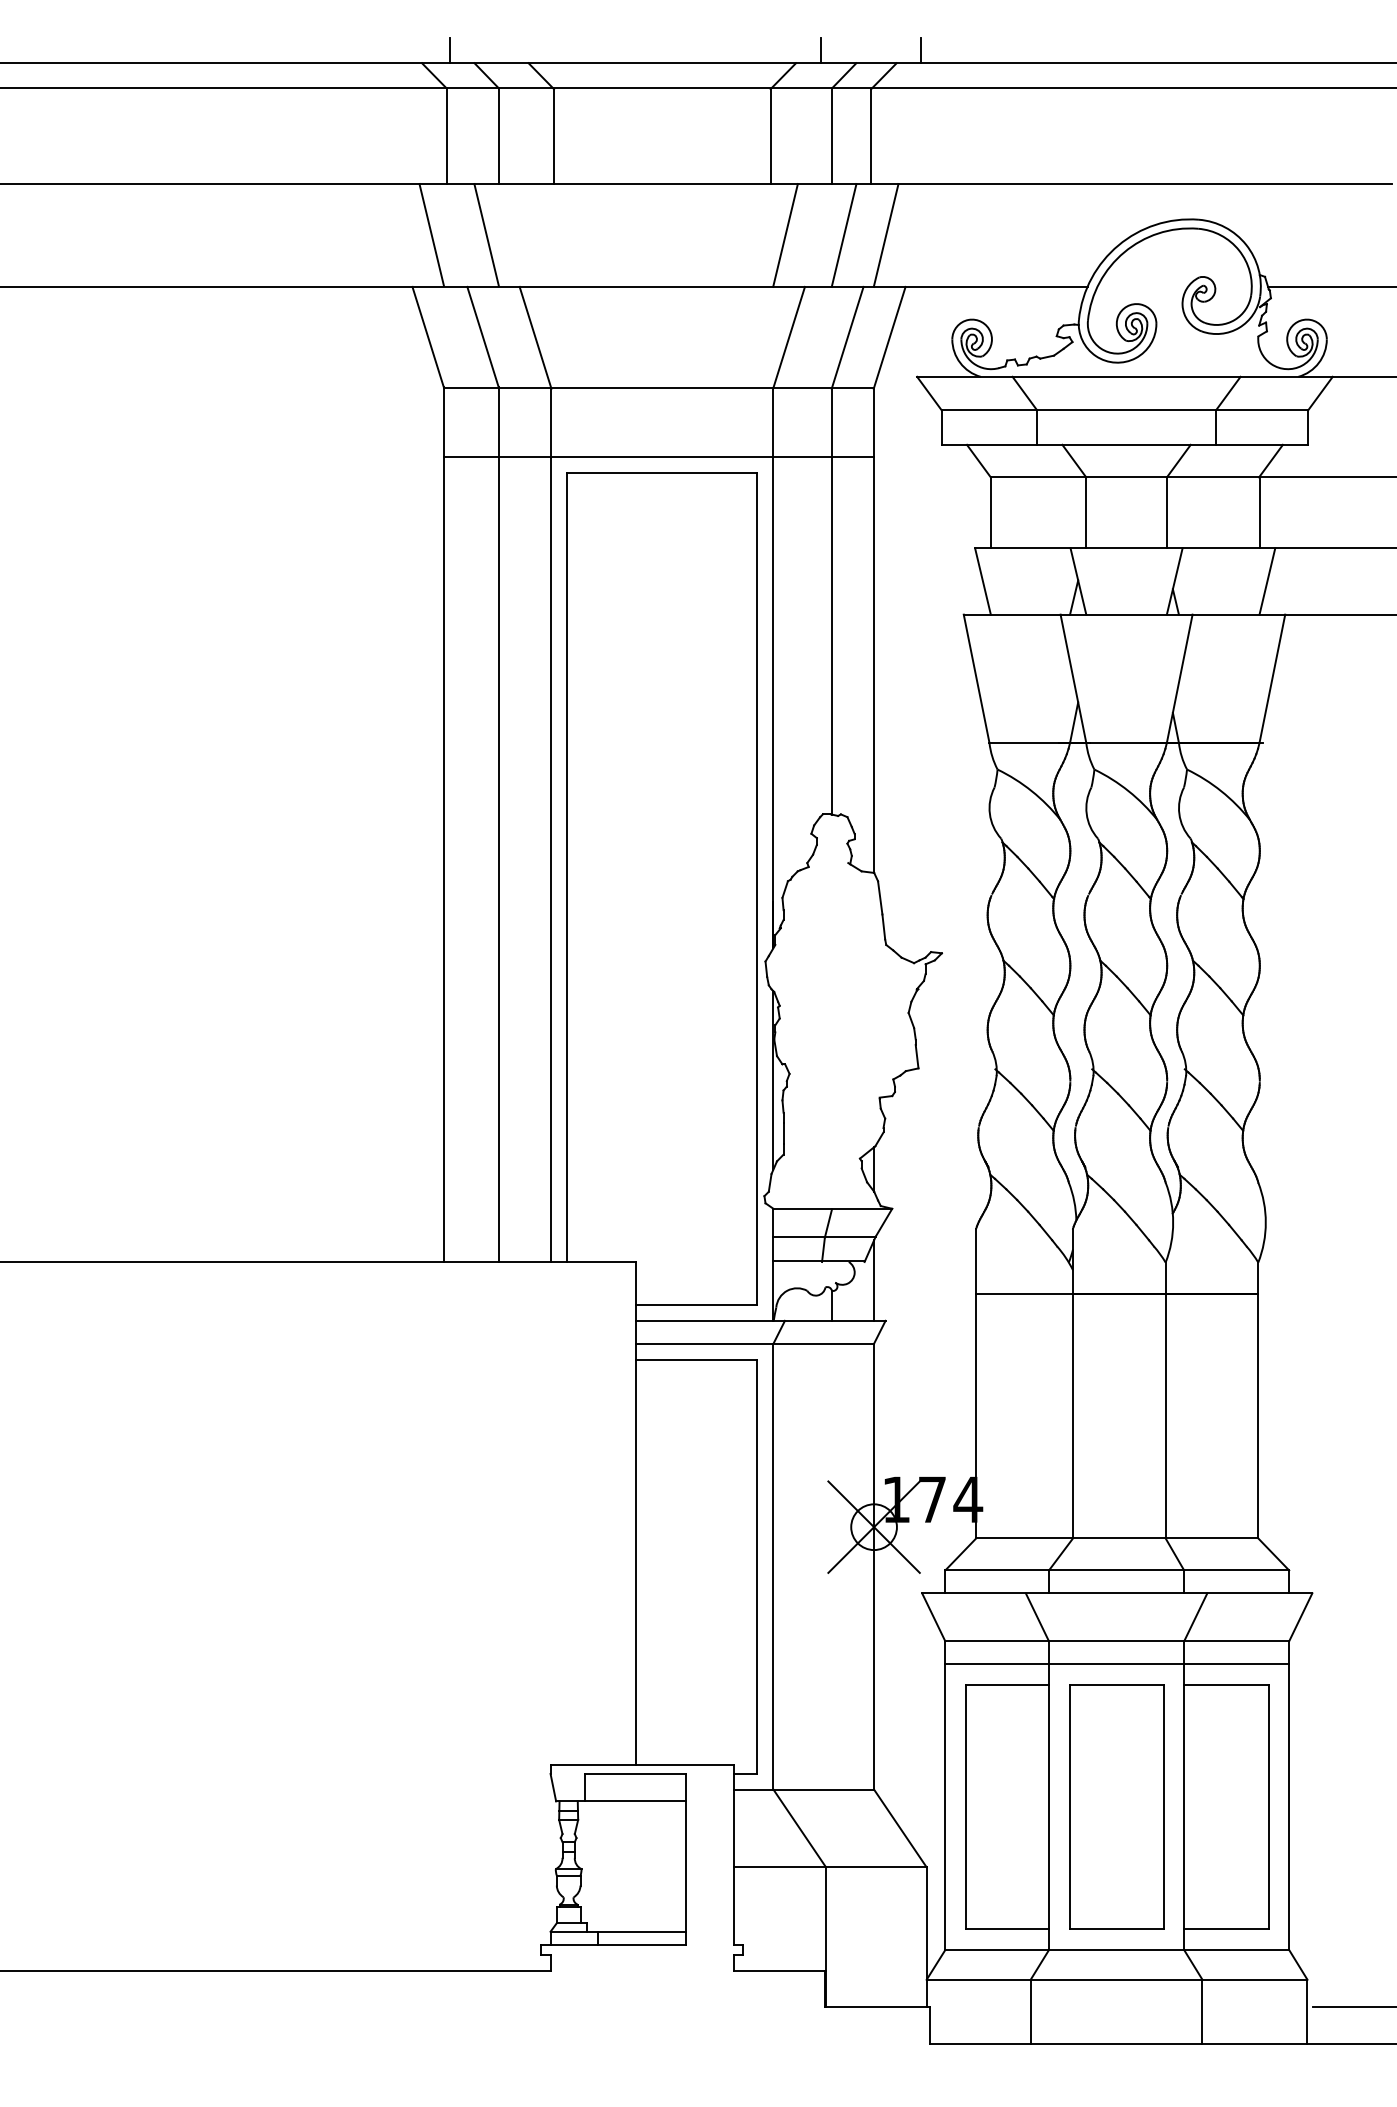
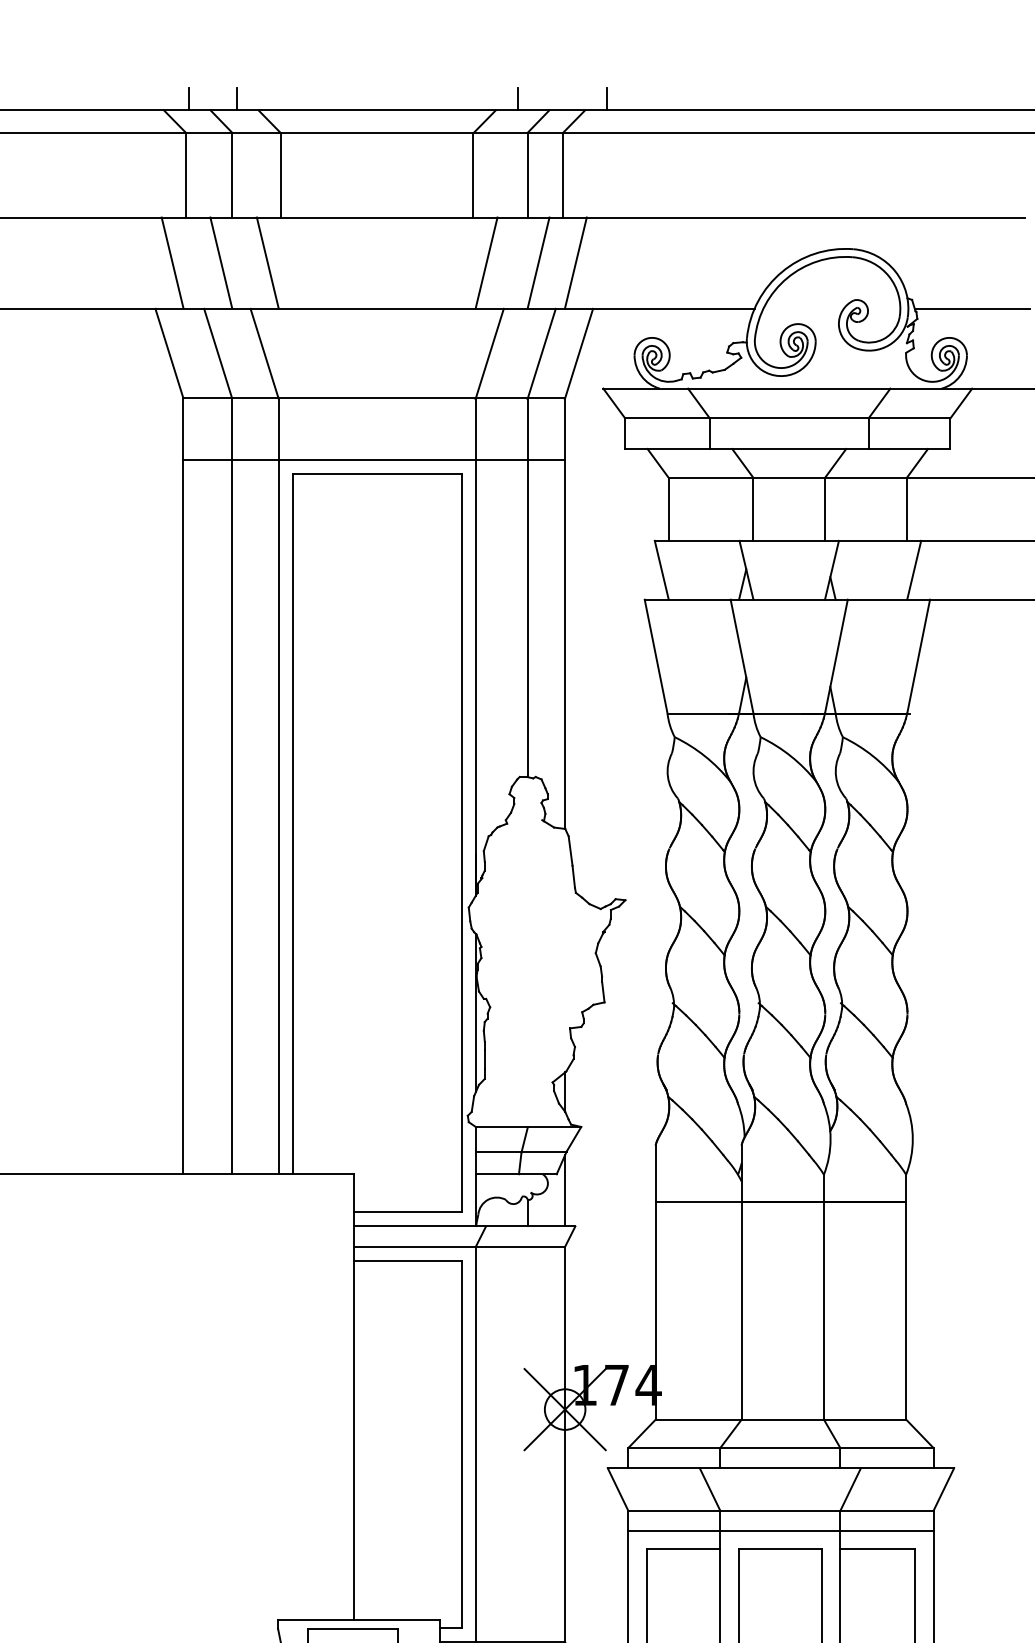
line: (503, 50) -> (236, 99), added
line: (538, 235) -> (267, 263), added

